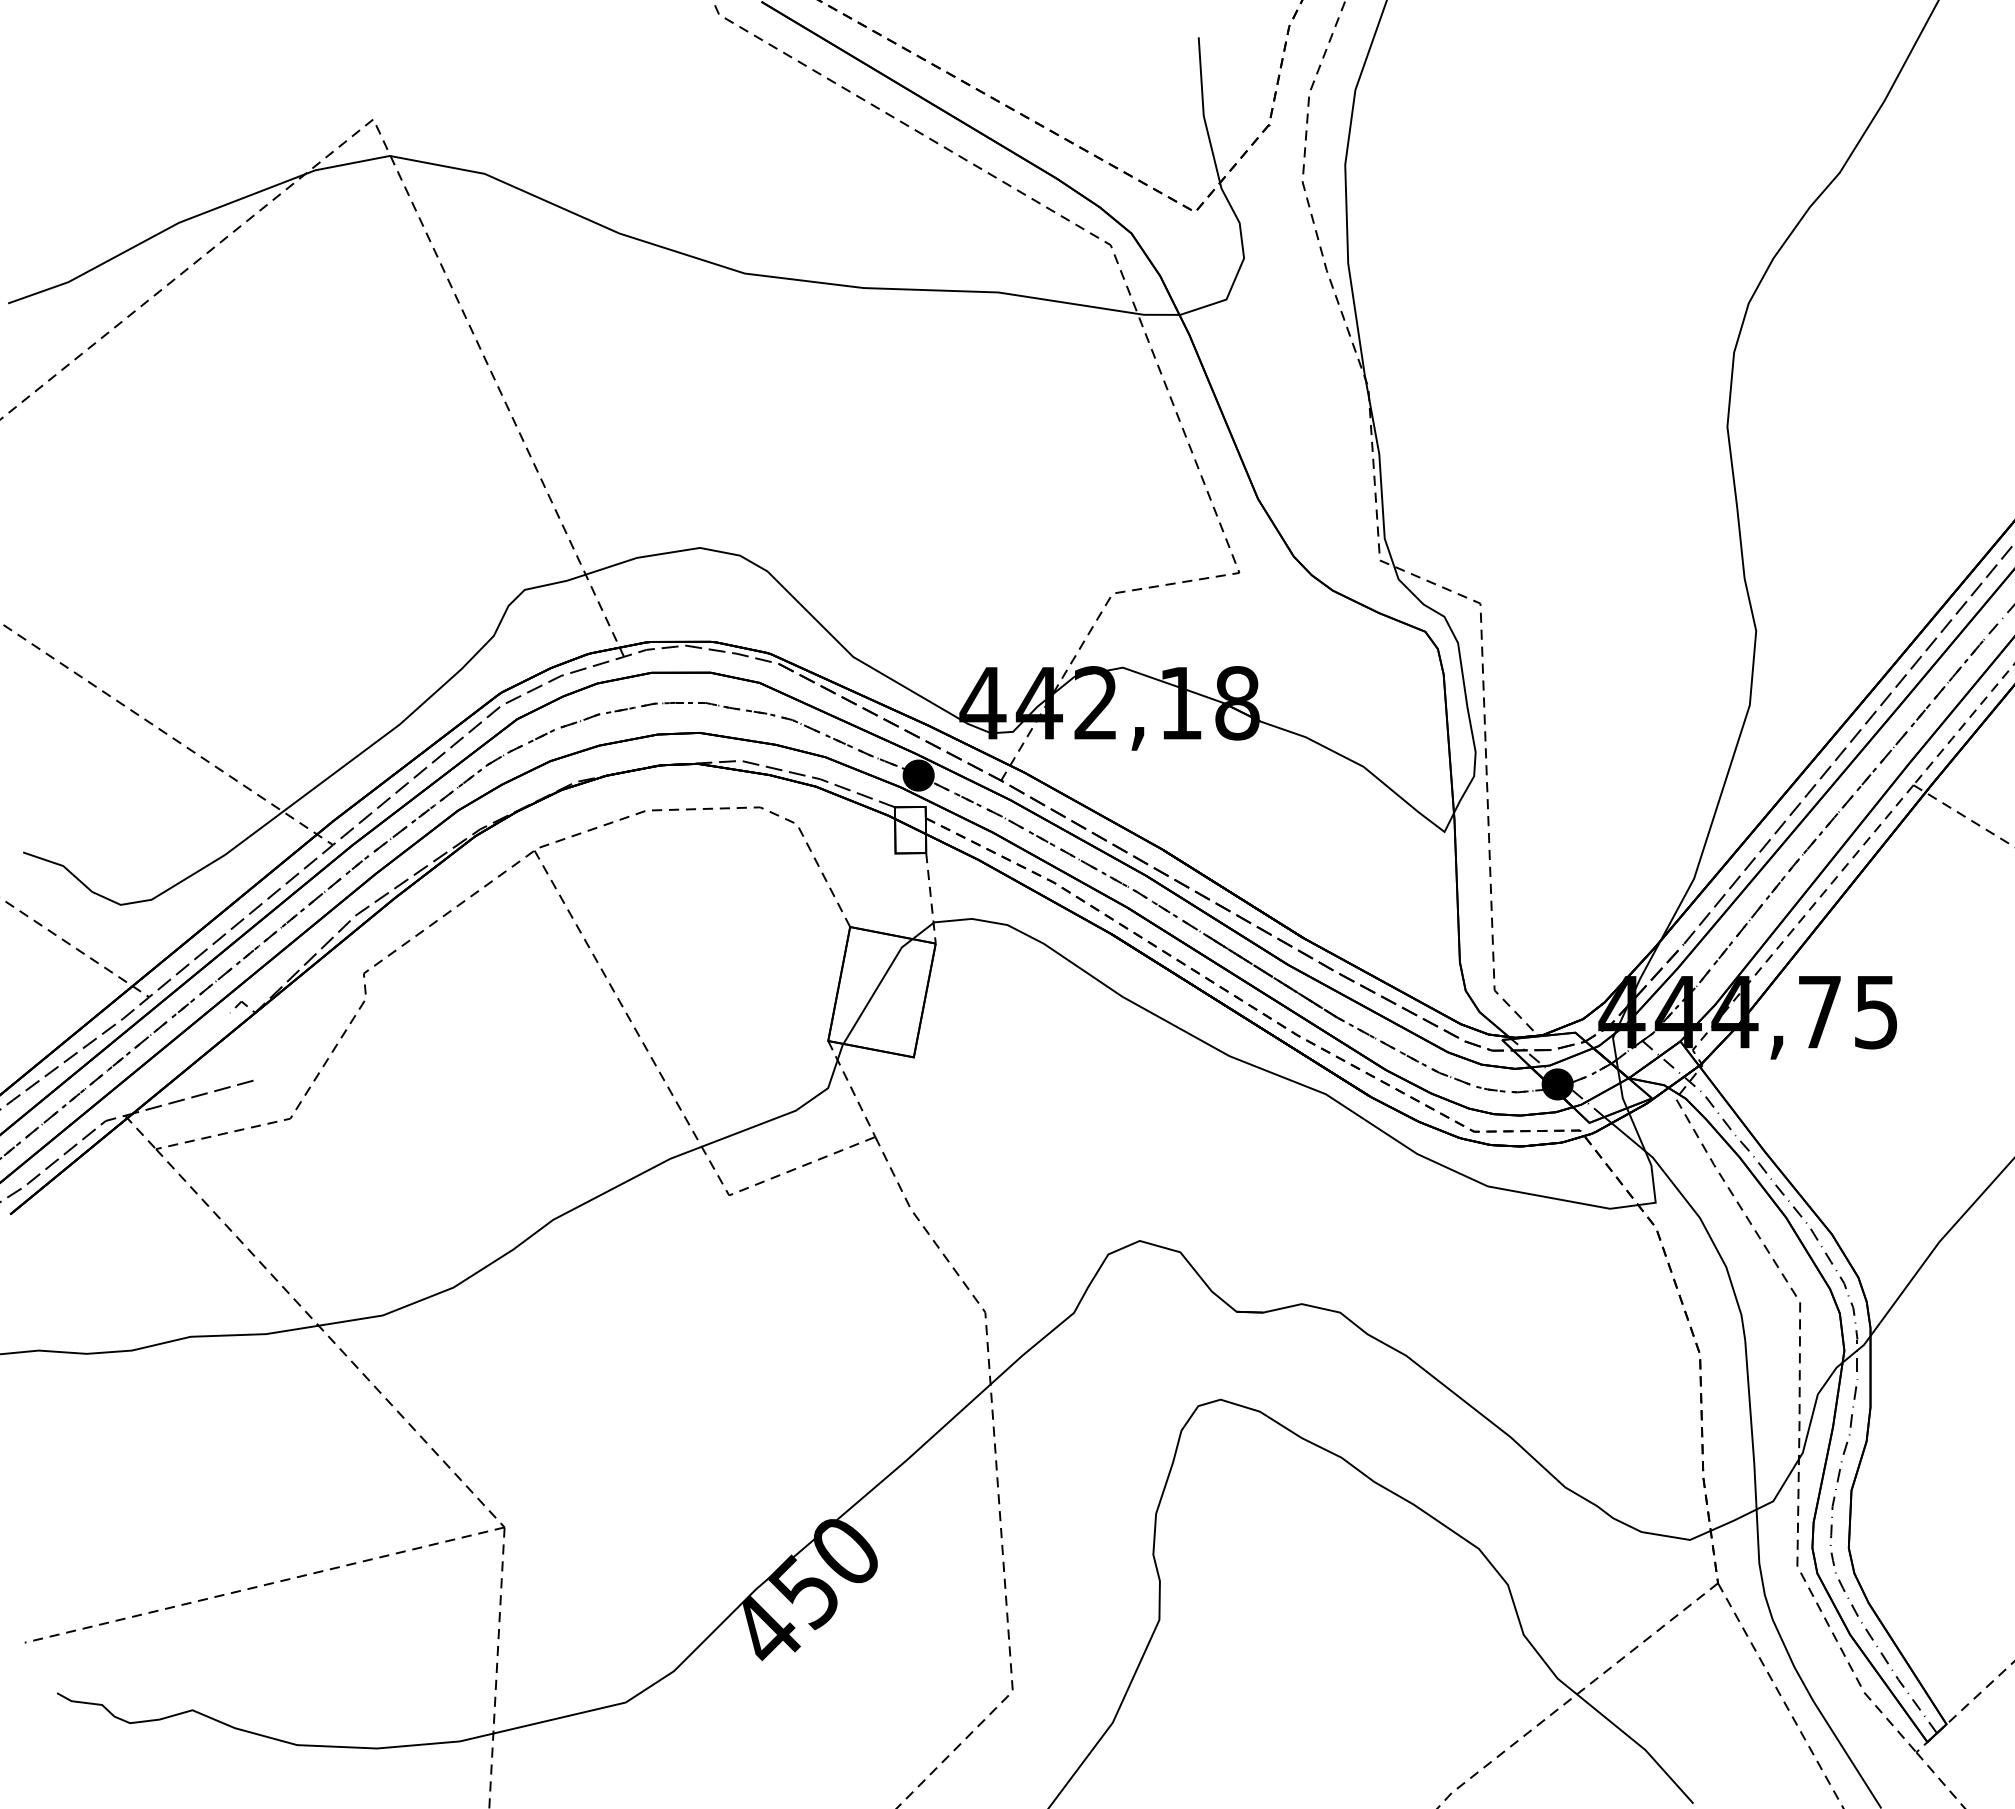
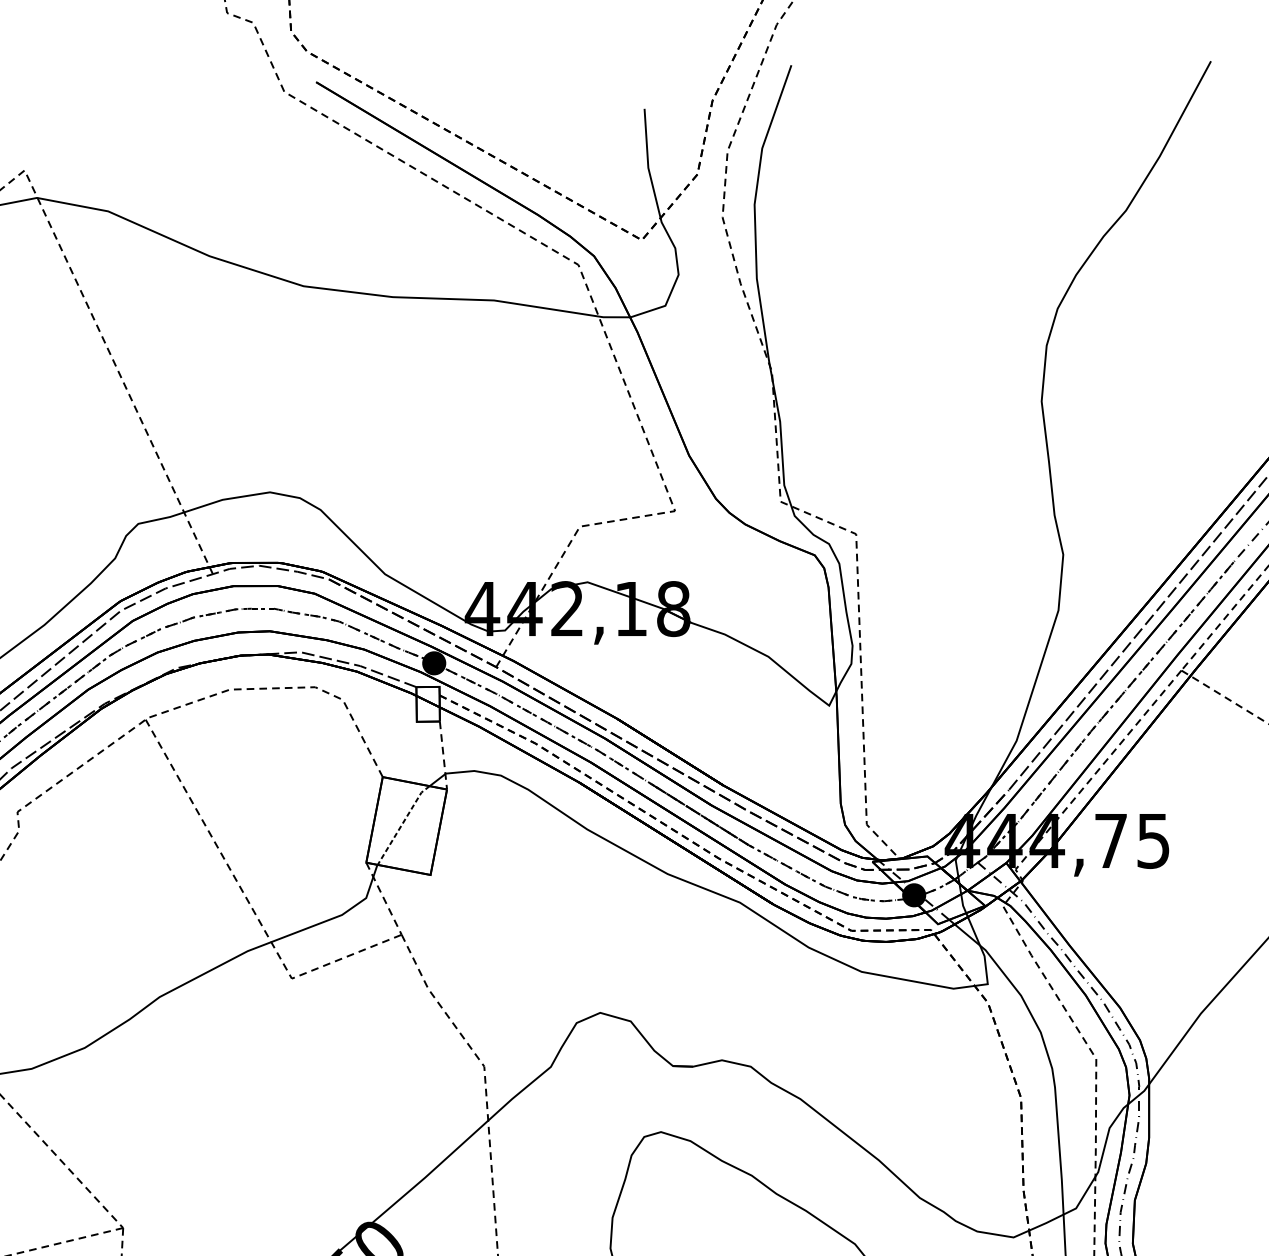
line: (876, 989) -> (402, 824), solid -> dashed

